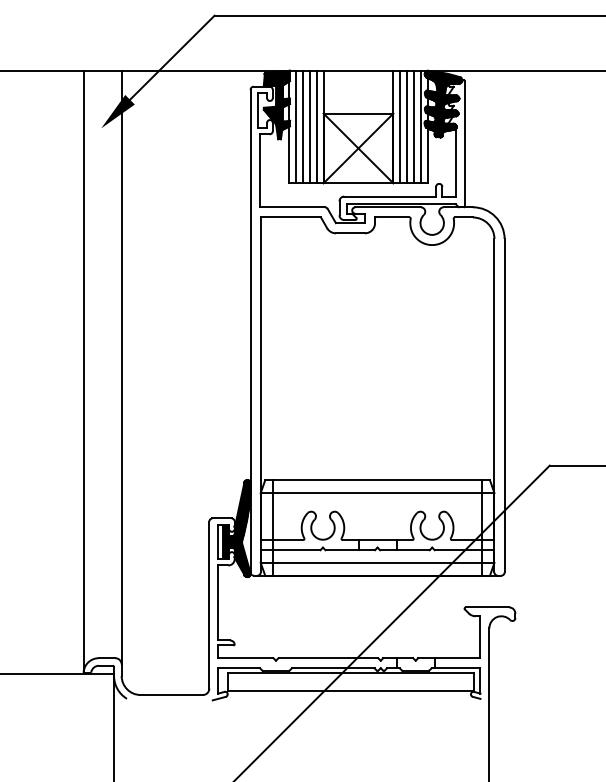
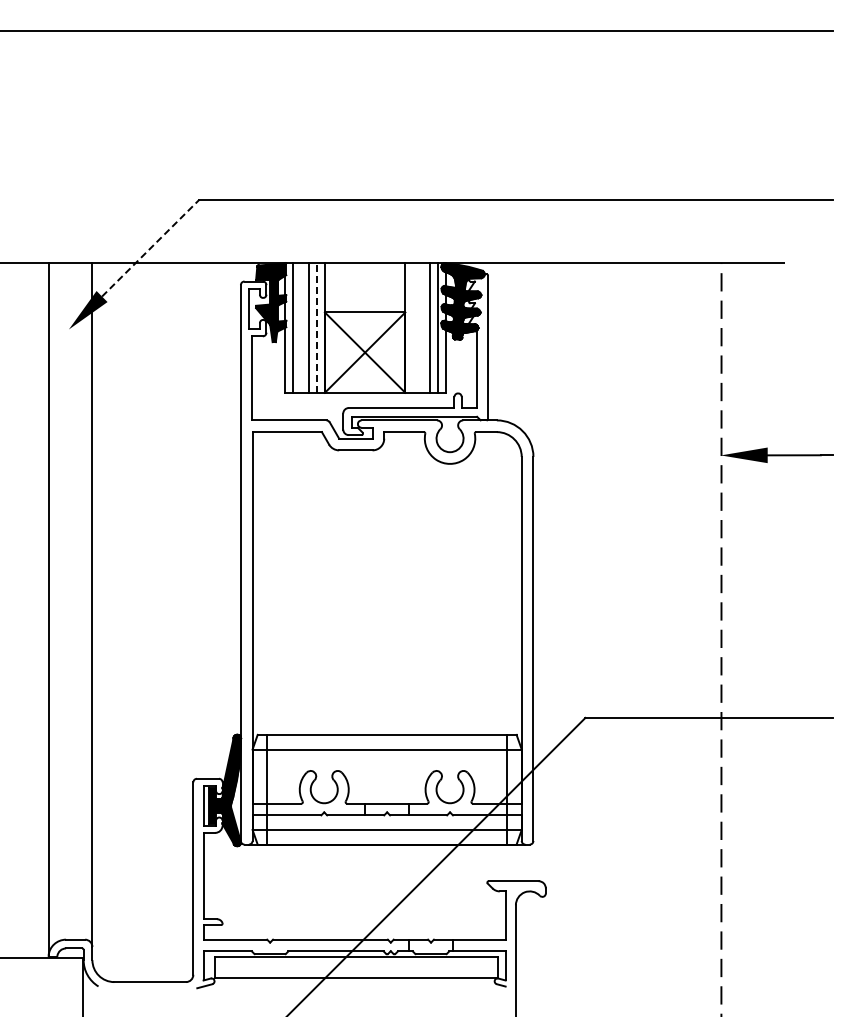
line: (172, 58) -> (150, 248), solid -> dashed
line: (302, 126) -> (300, 327), removed
line: (400, 126) -> (413, 327), removed
line: (407, 126) -> (421, 327), removed
line: (316, 127) -> (316, 328), solid -> dashed

